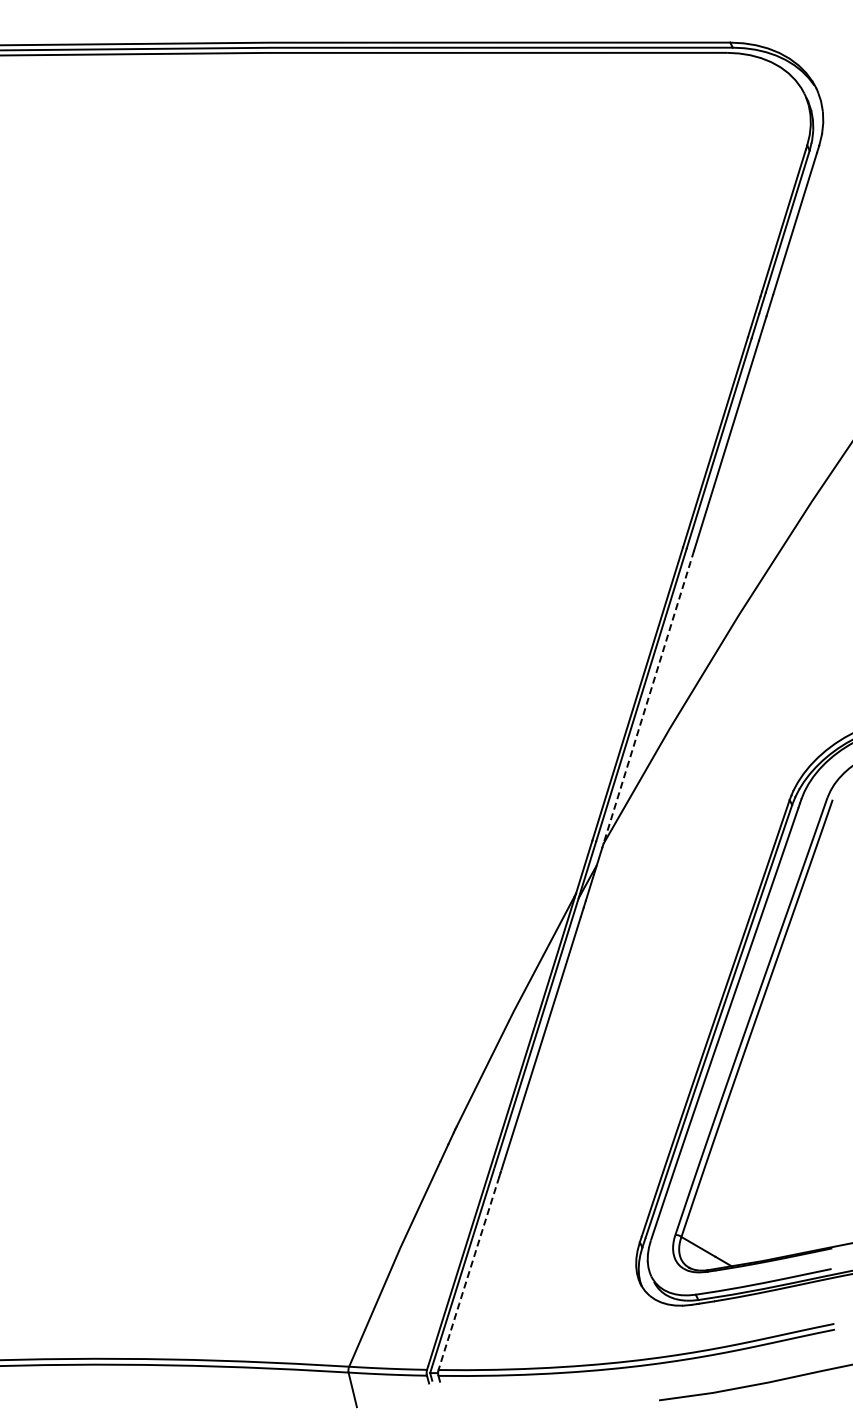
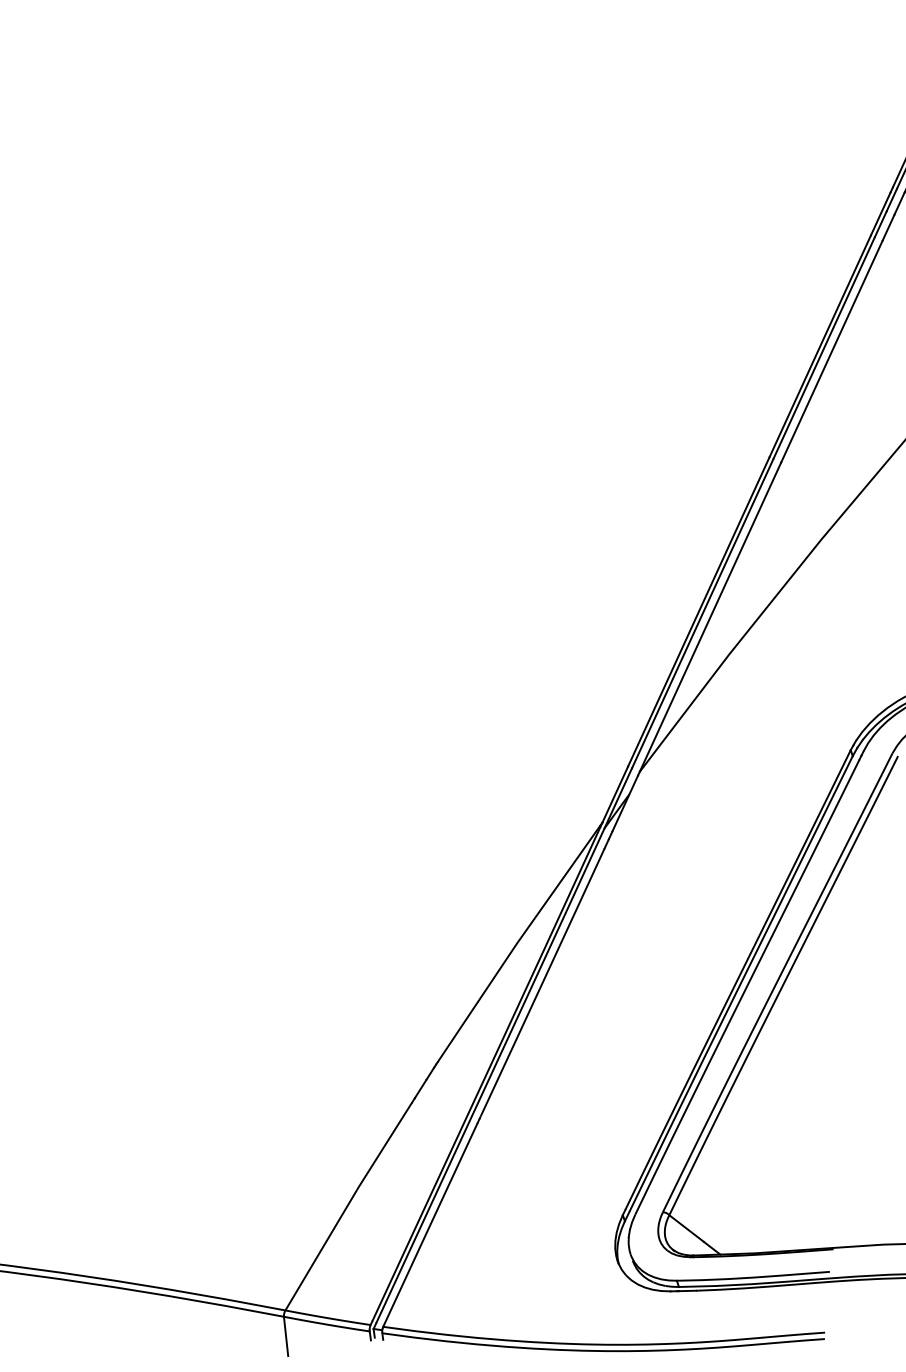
line: (648, 697) -> (710, 617), dashed -> solid
line: (468, 1273) -> (429, 1224), dashed -> solid

